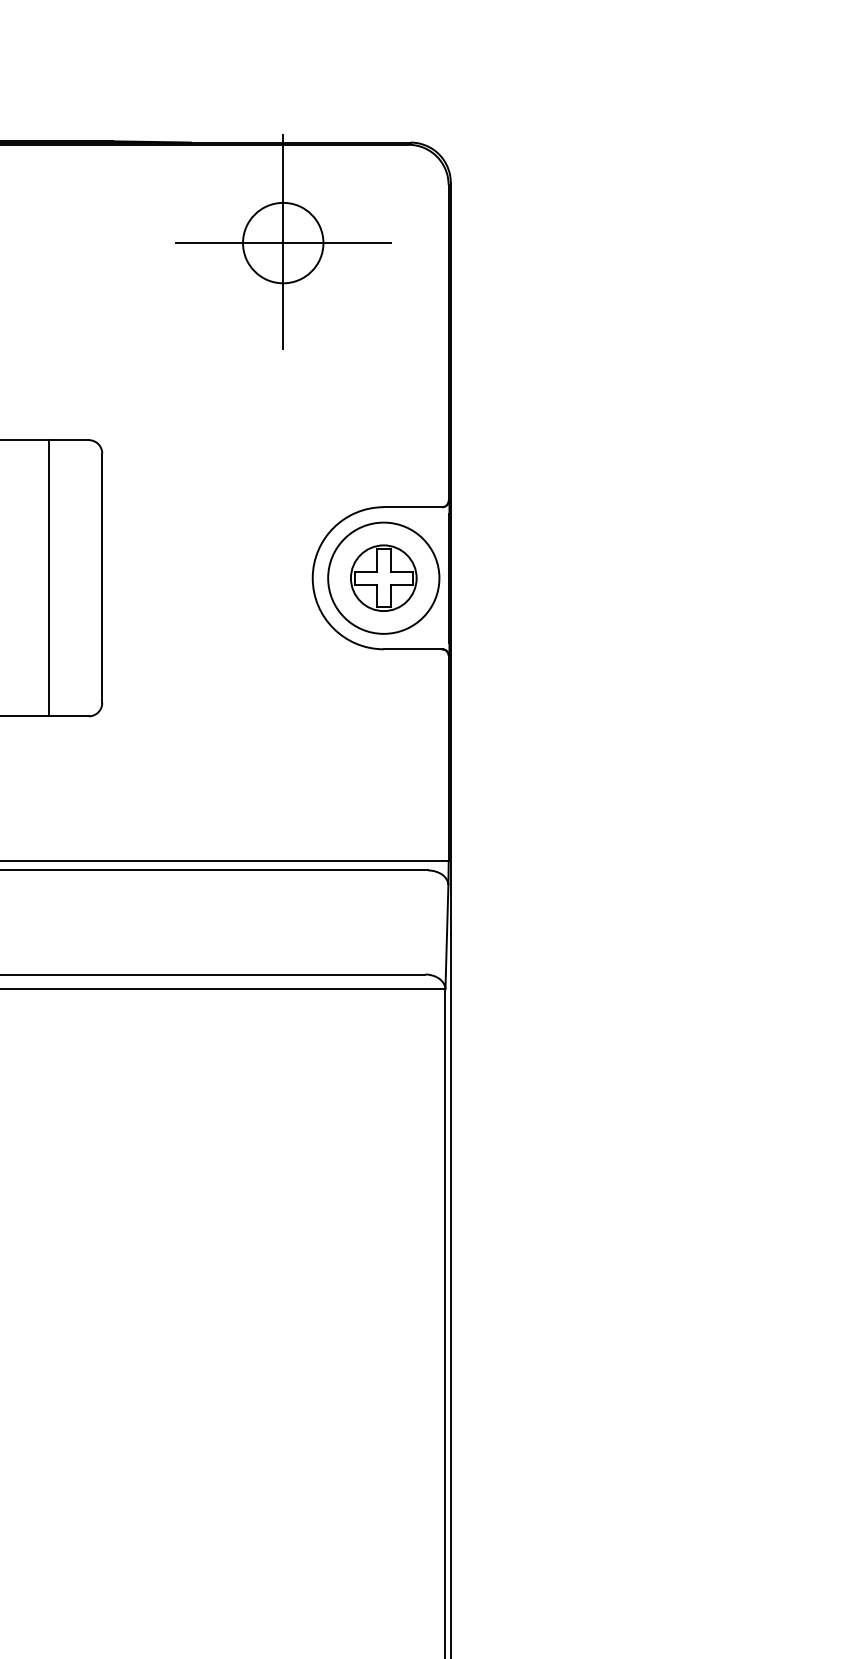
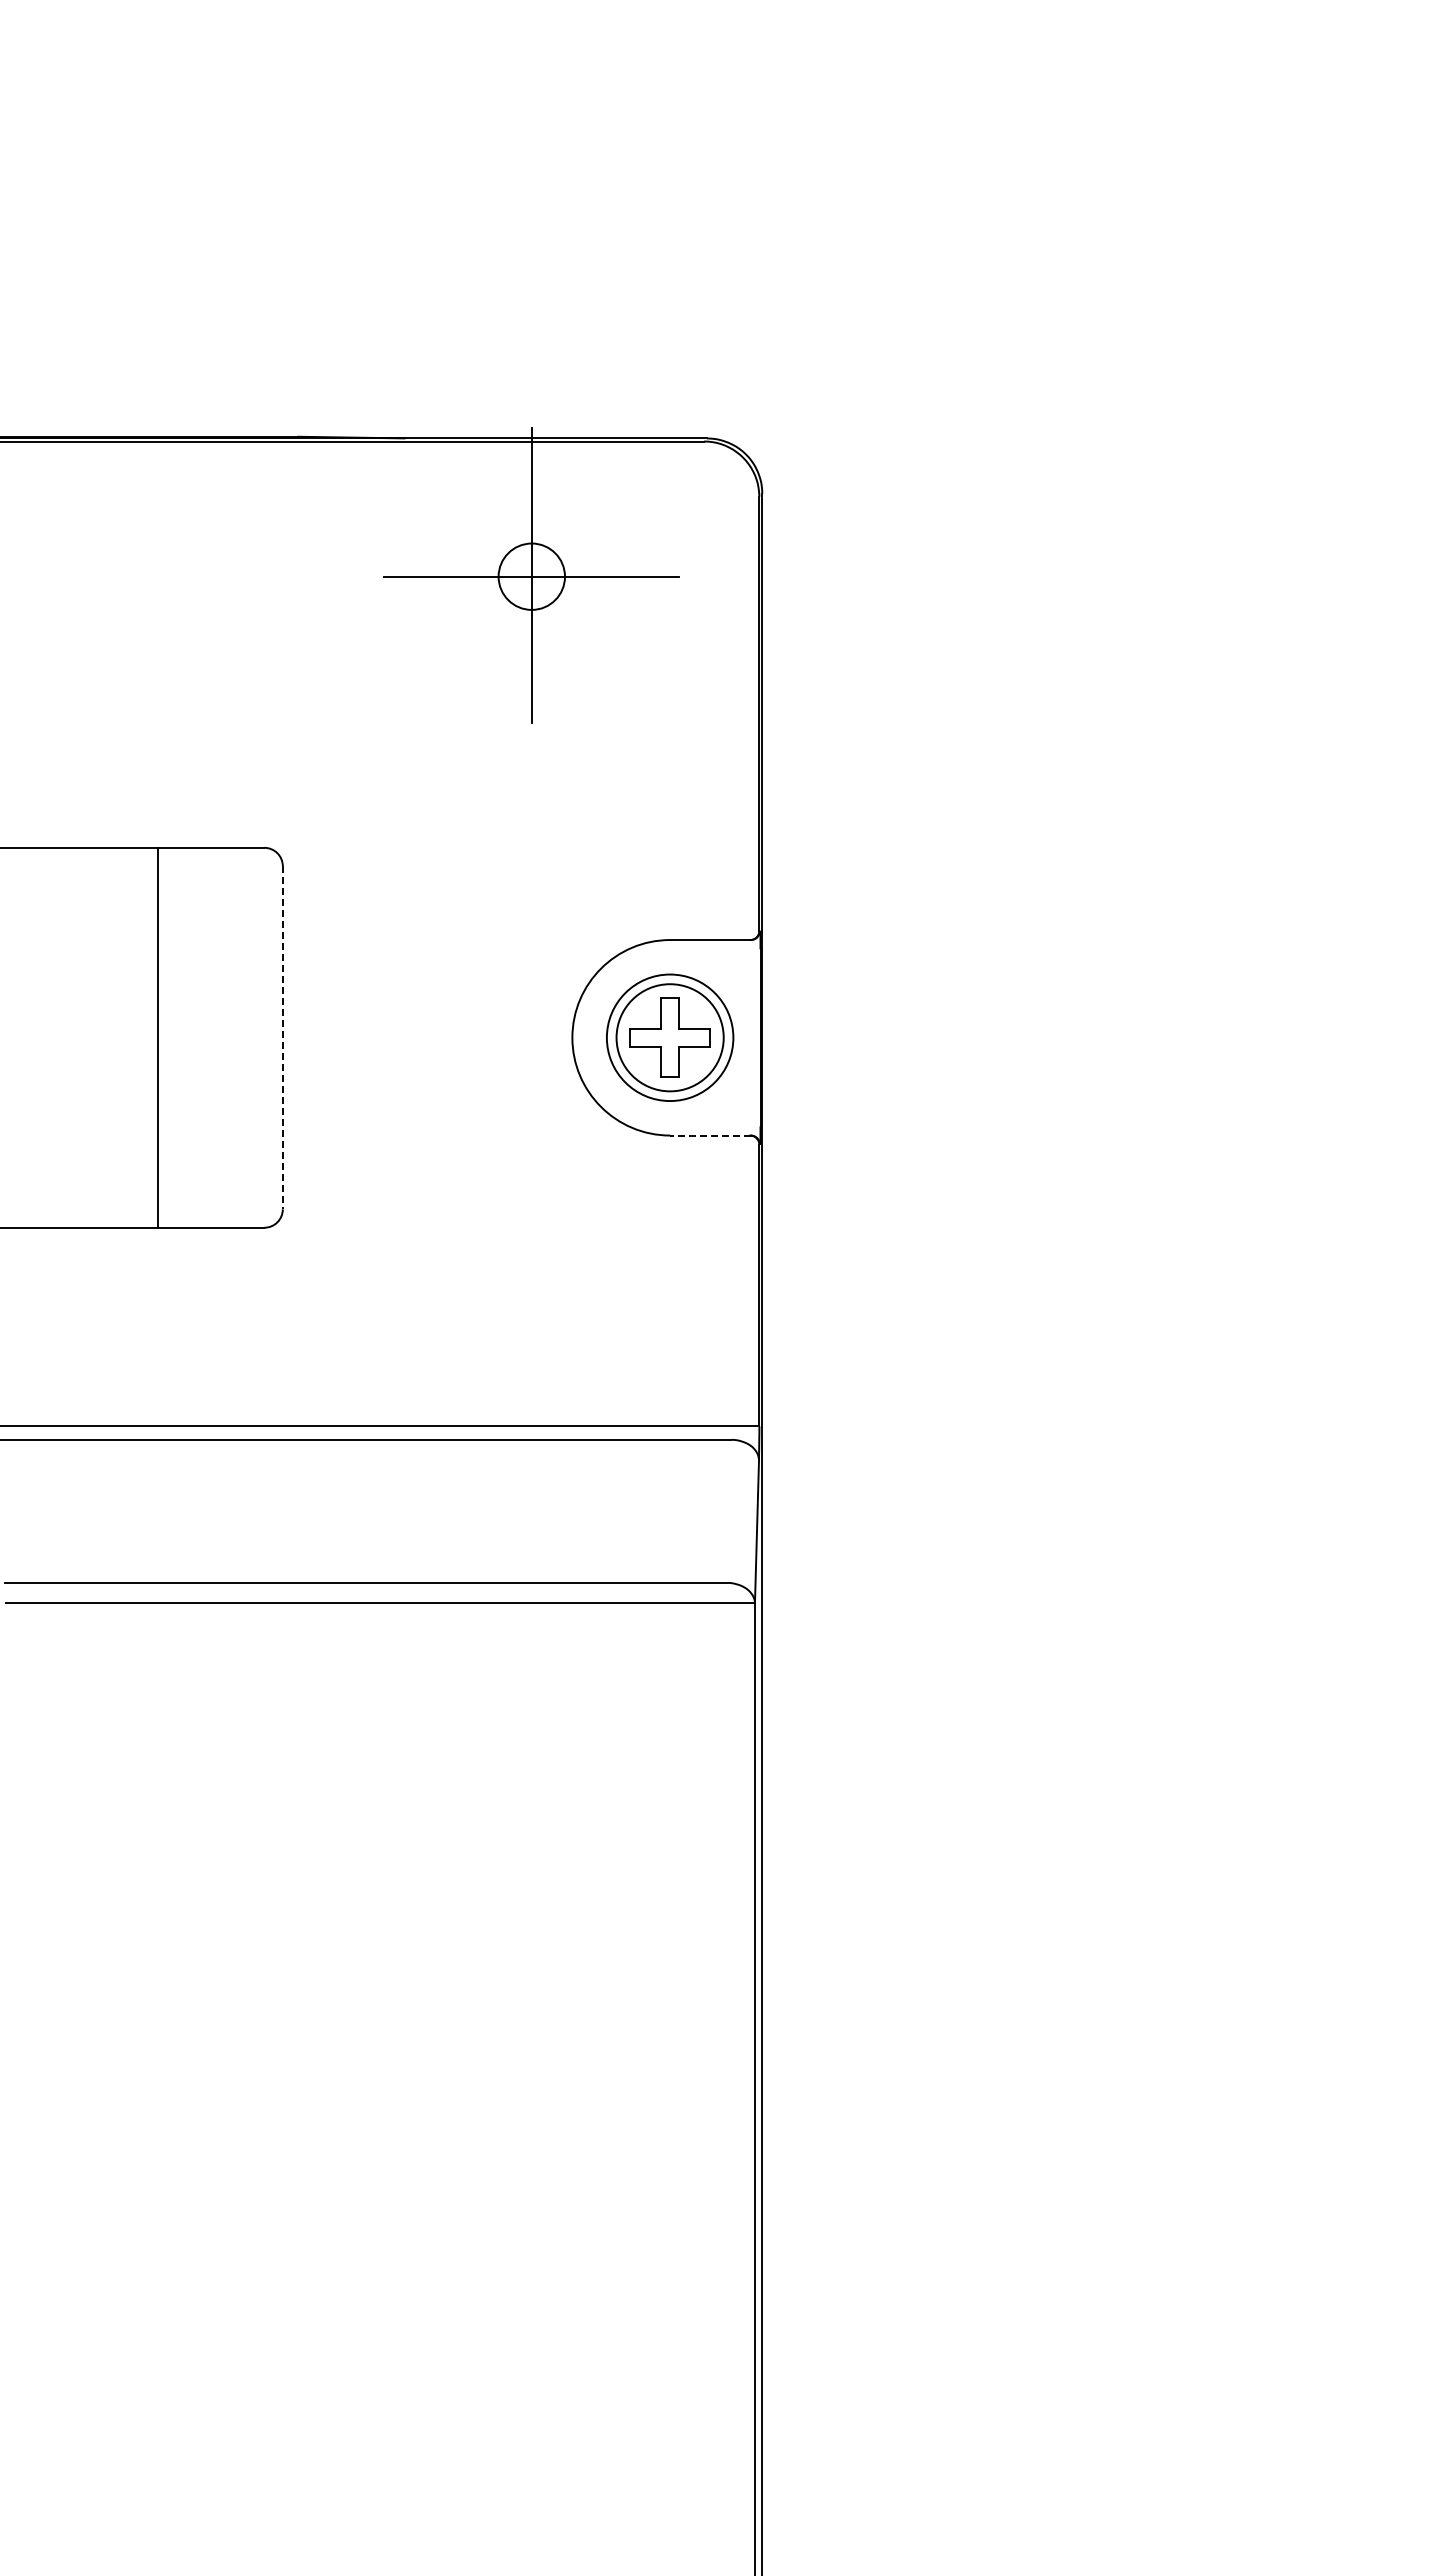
circle: (283, 242) -> (531, 576), size x0.6
line: (48, 578) -> (158, 1037), moved
line: (102, 578) -> (282, 1037), solid -> dashed
circle: (383, 578) -> (669, 1037), size x0.7
circle: (383, 578) -> (669, 1037), size x1.4
line: (413, 649) -> (710, 1135), solid -> dashed

